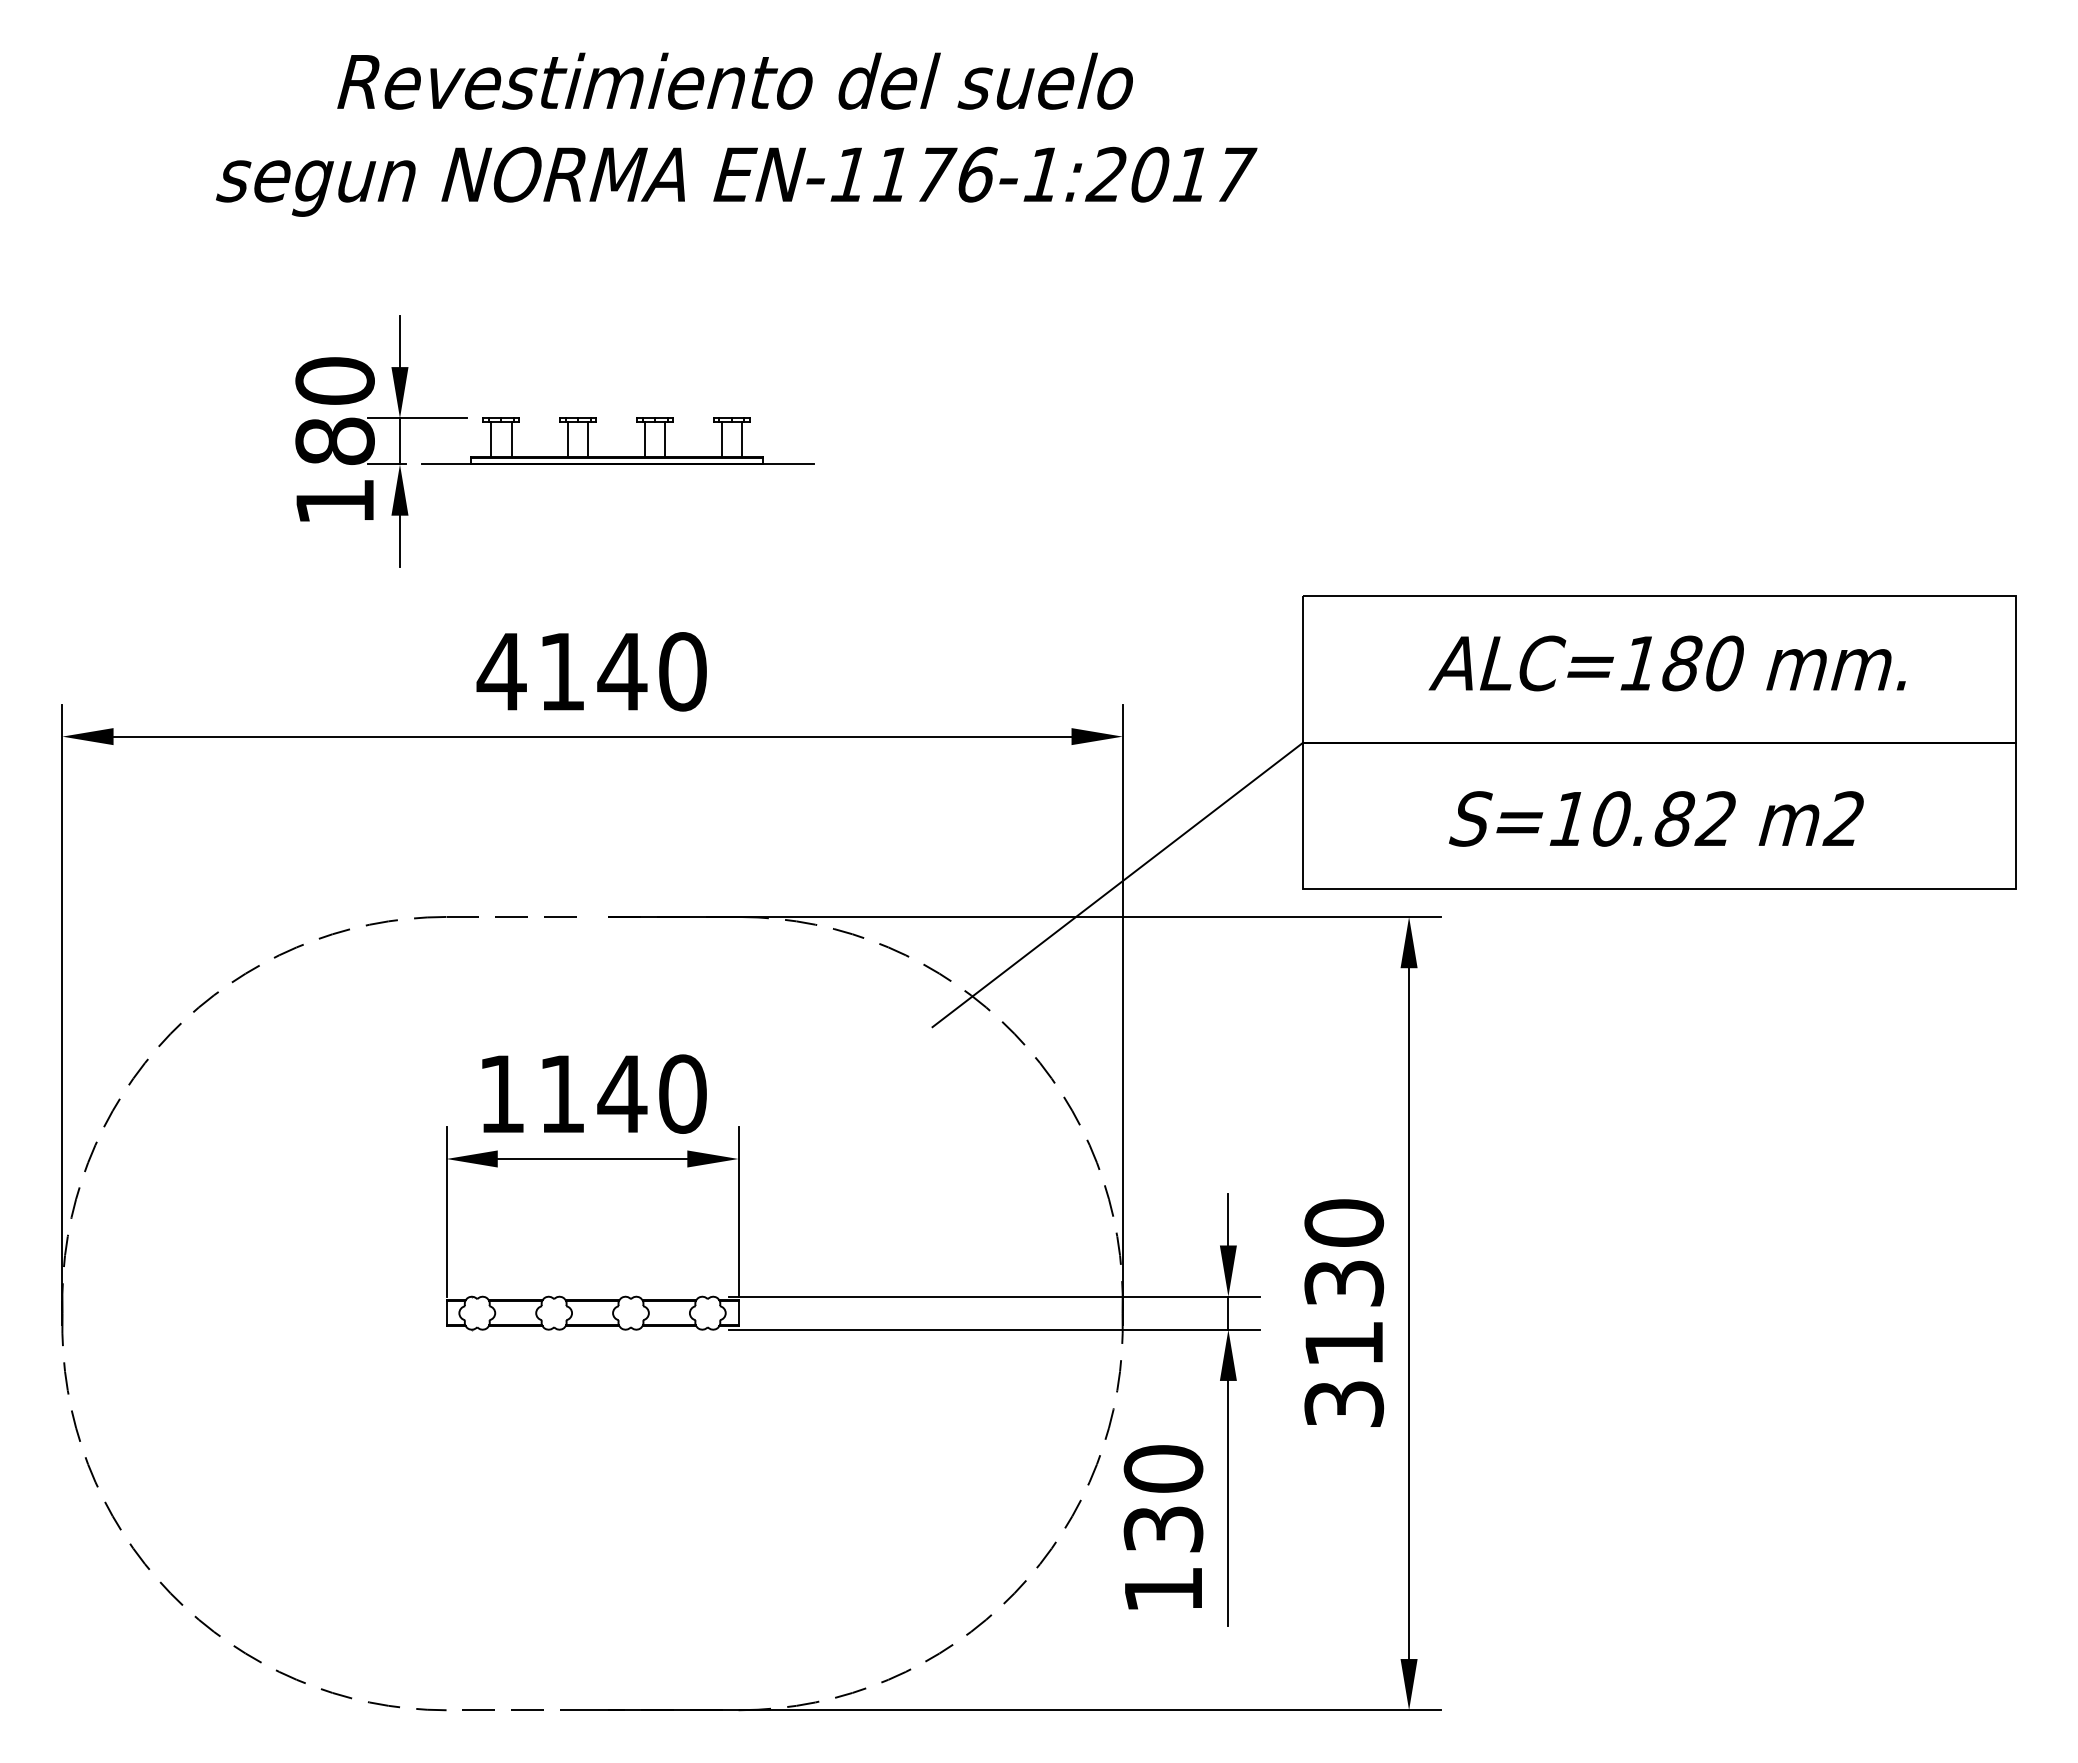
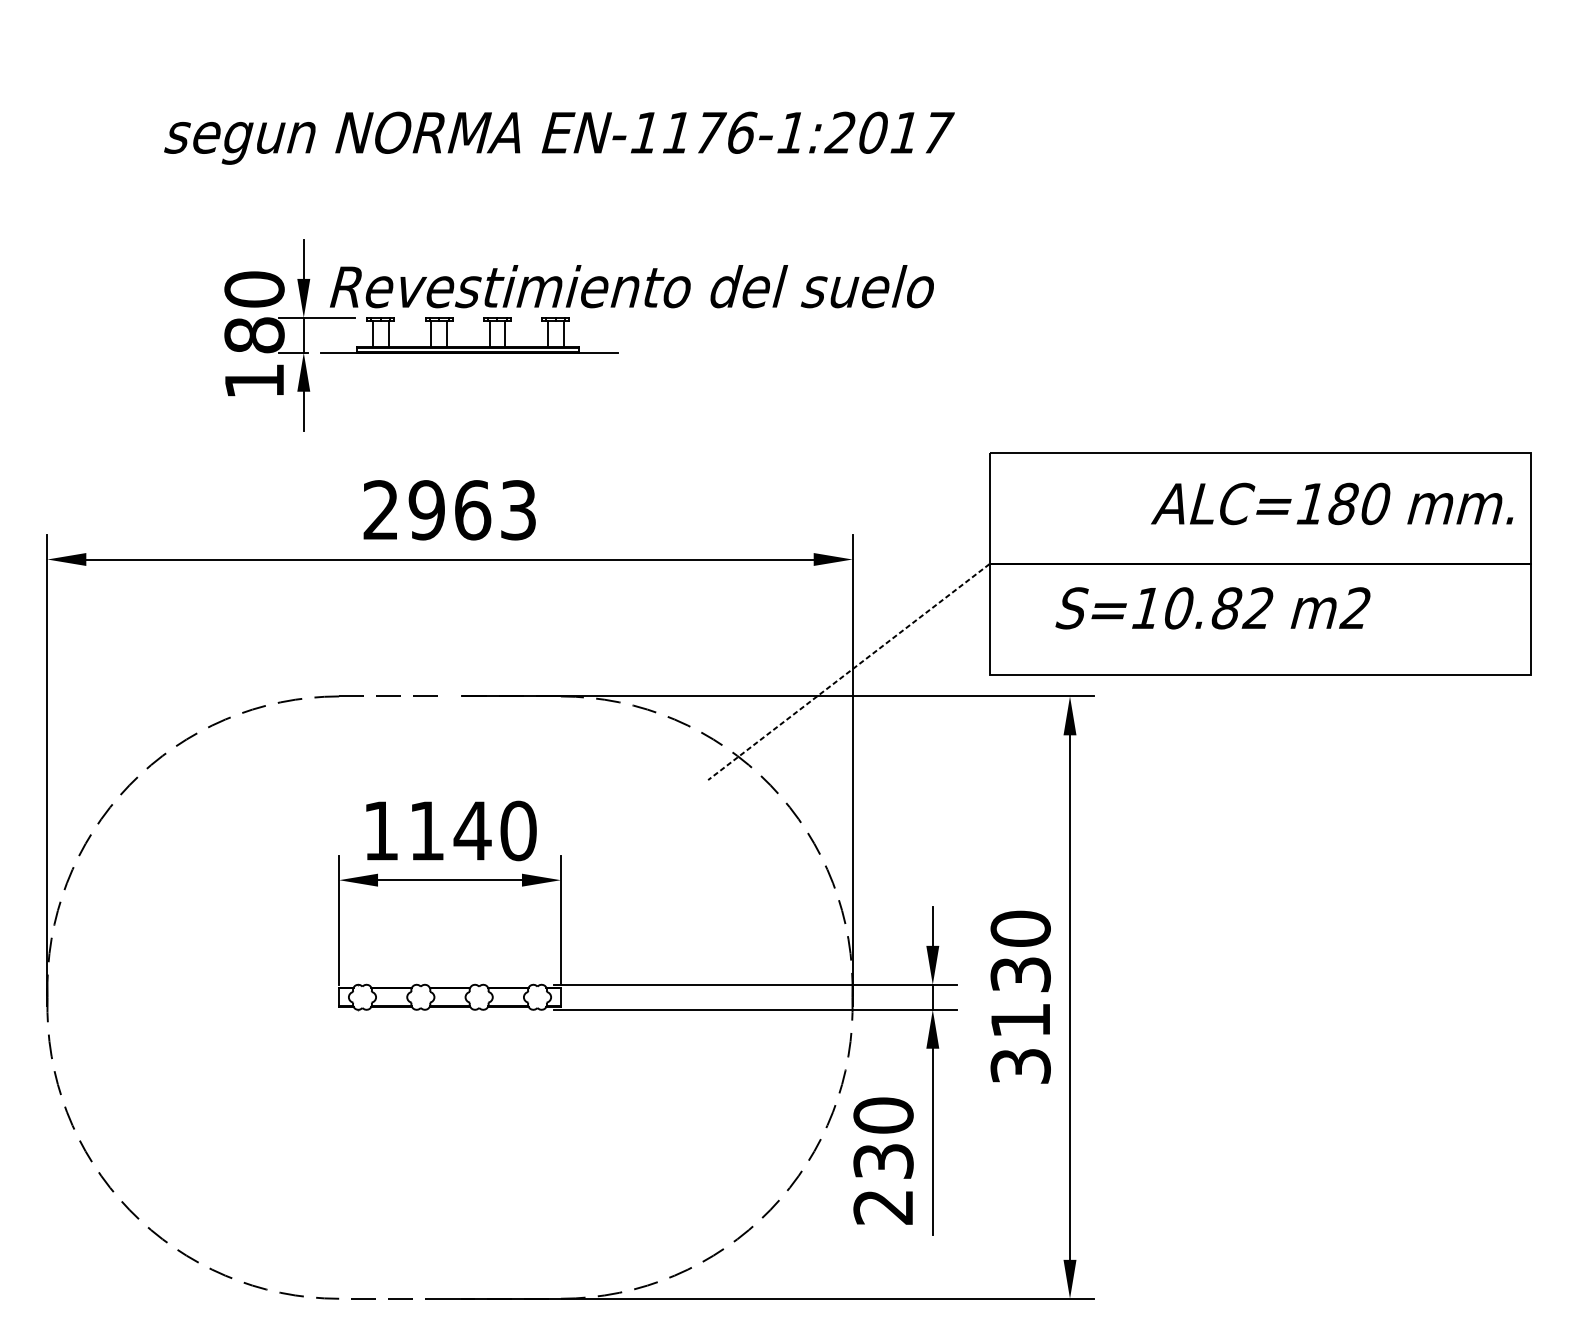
text: (734, 80) -> (631, 286), moved
text: (1666, 663) -> (1331, 503), moved
text: (591, 671) -> (449, 510), 4140 -> 2963
text: (1656, 818) -> (1213, 607), moved
line: (1117, 884) -> (848, 671), solid -> dashed
text: (1162, 1590) -> (882, 1207), 130 -> 230

